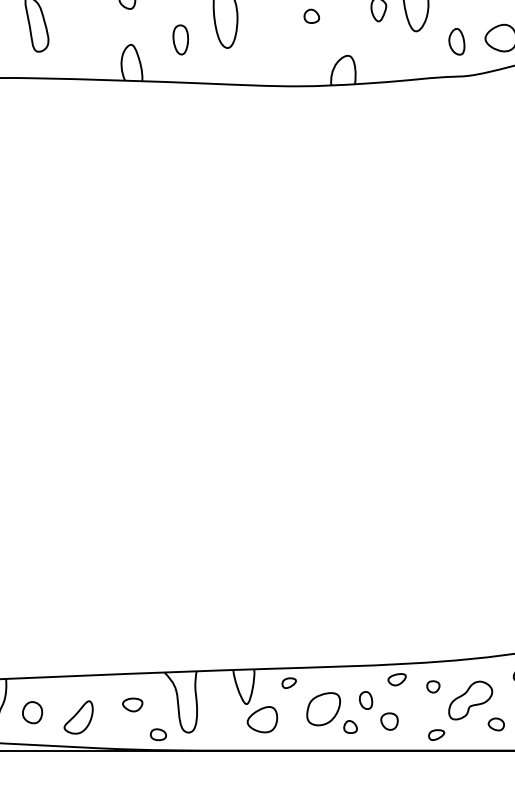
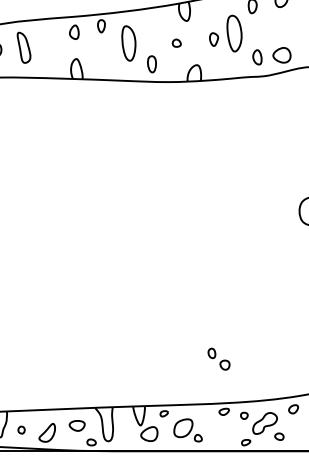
part: (179, 40) -> (151, 64), moved
part: (133, 704) -> (77, 425), size x1.4
part: (377, 709) -> (218, 358), moved
part: (32, 711) -> (21, 429), size x0.6

